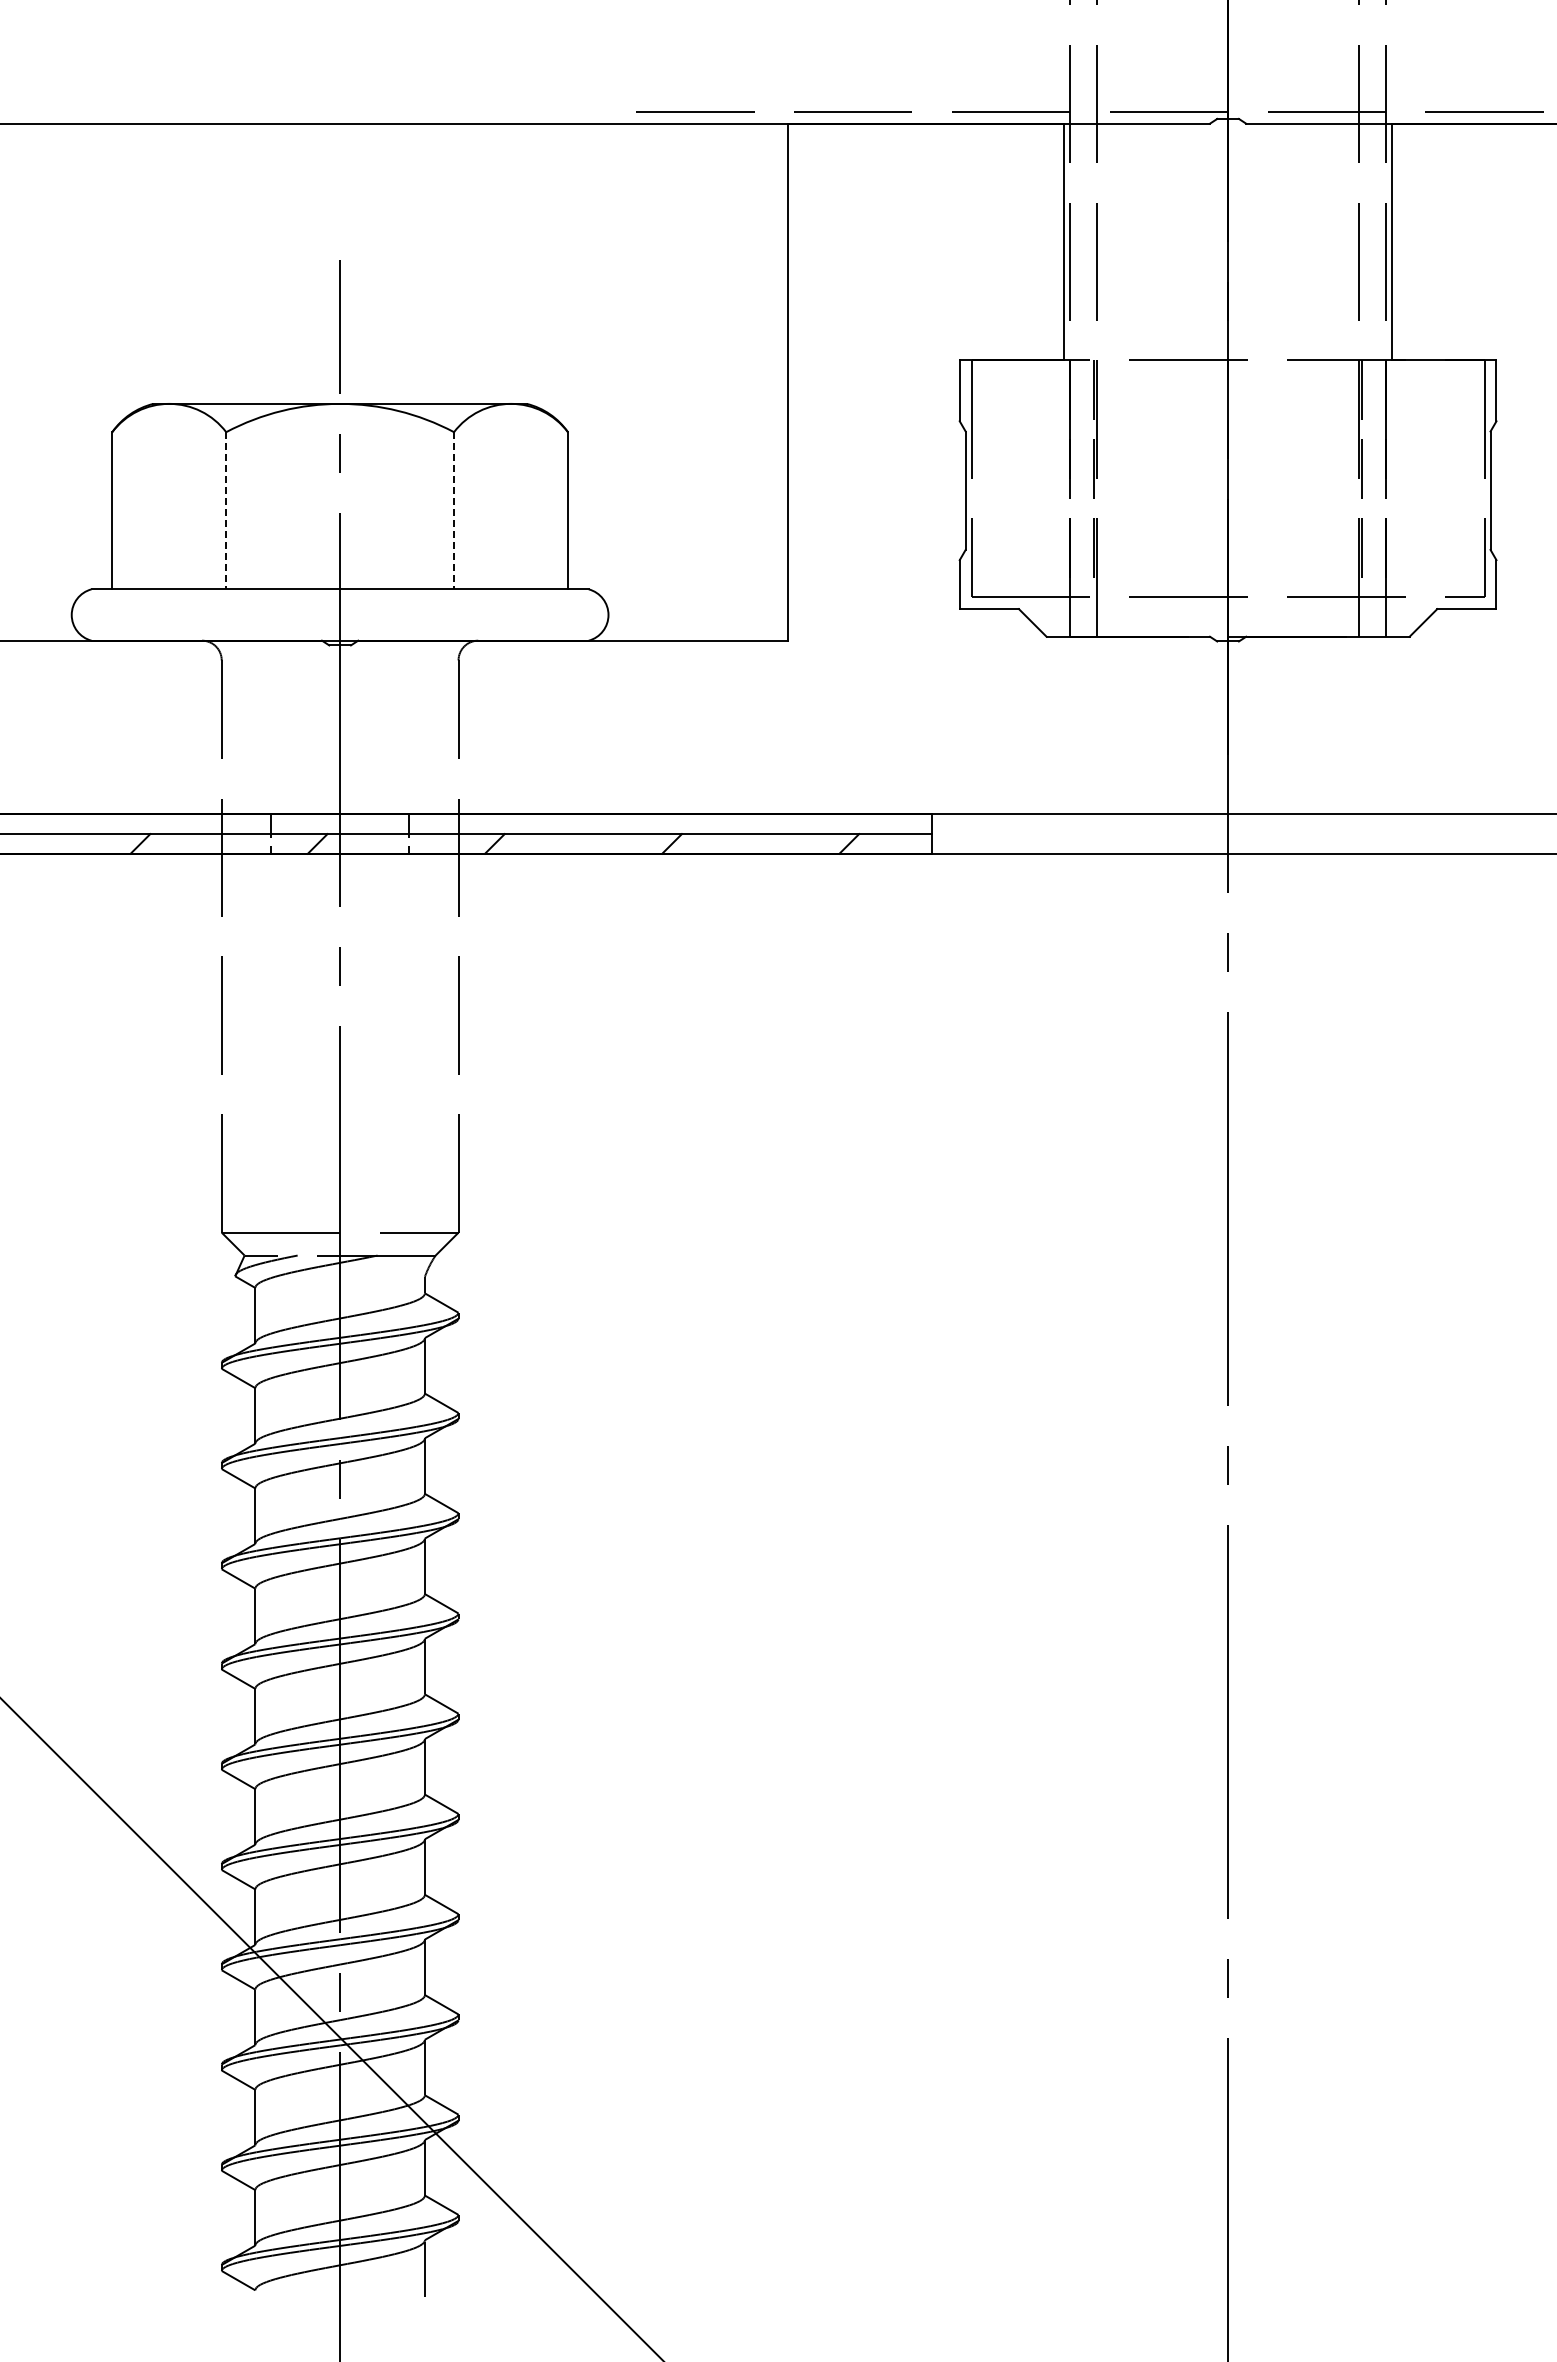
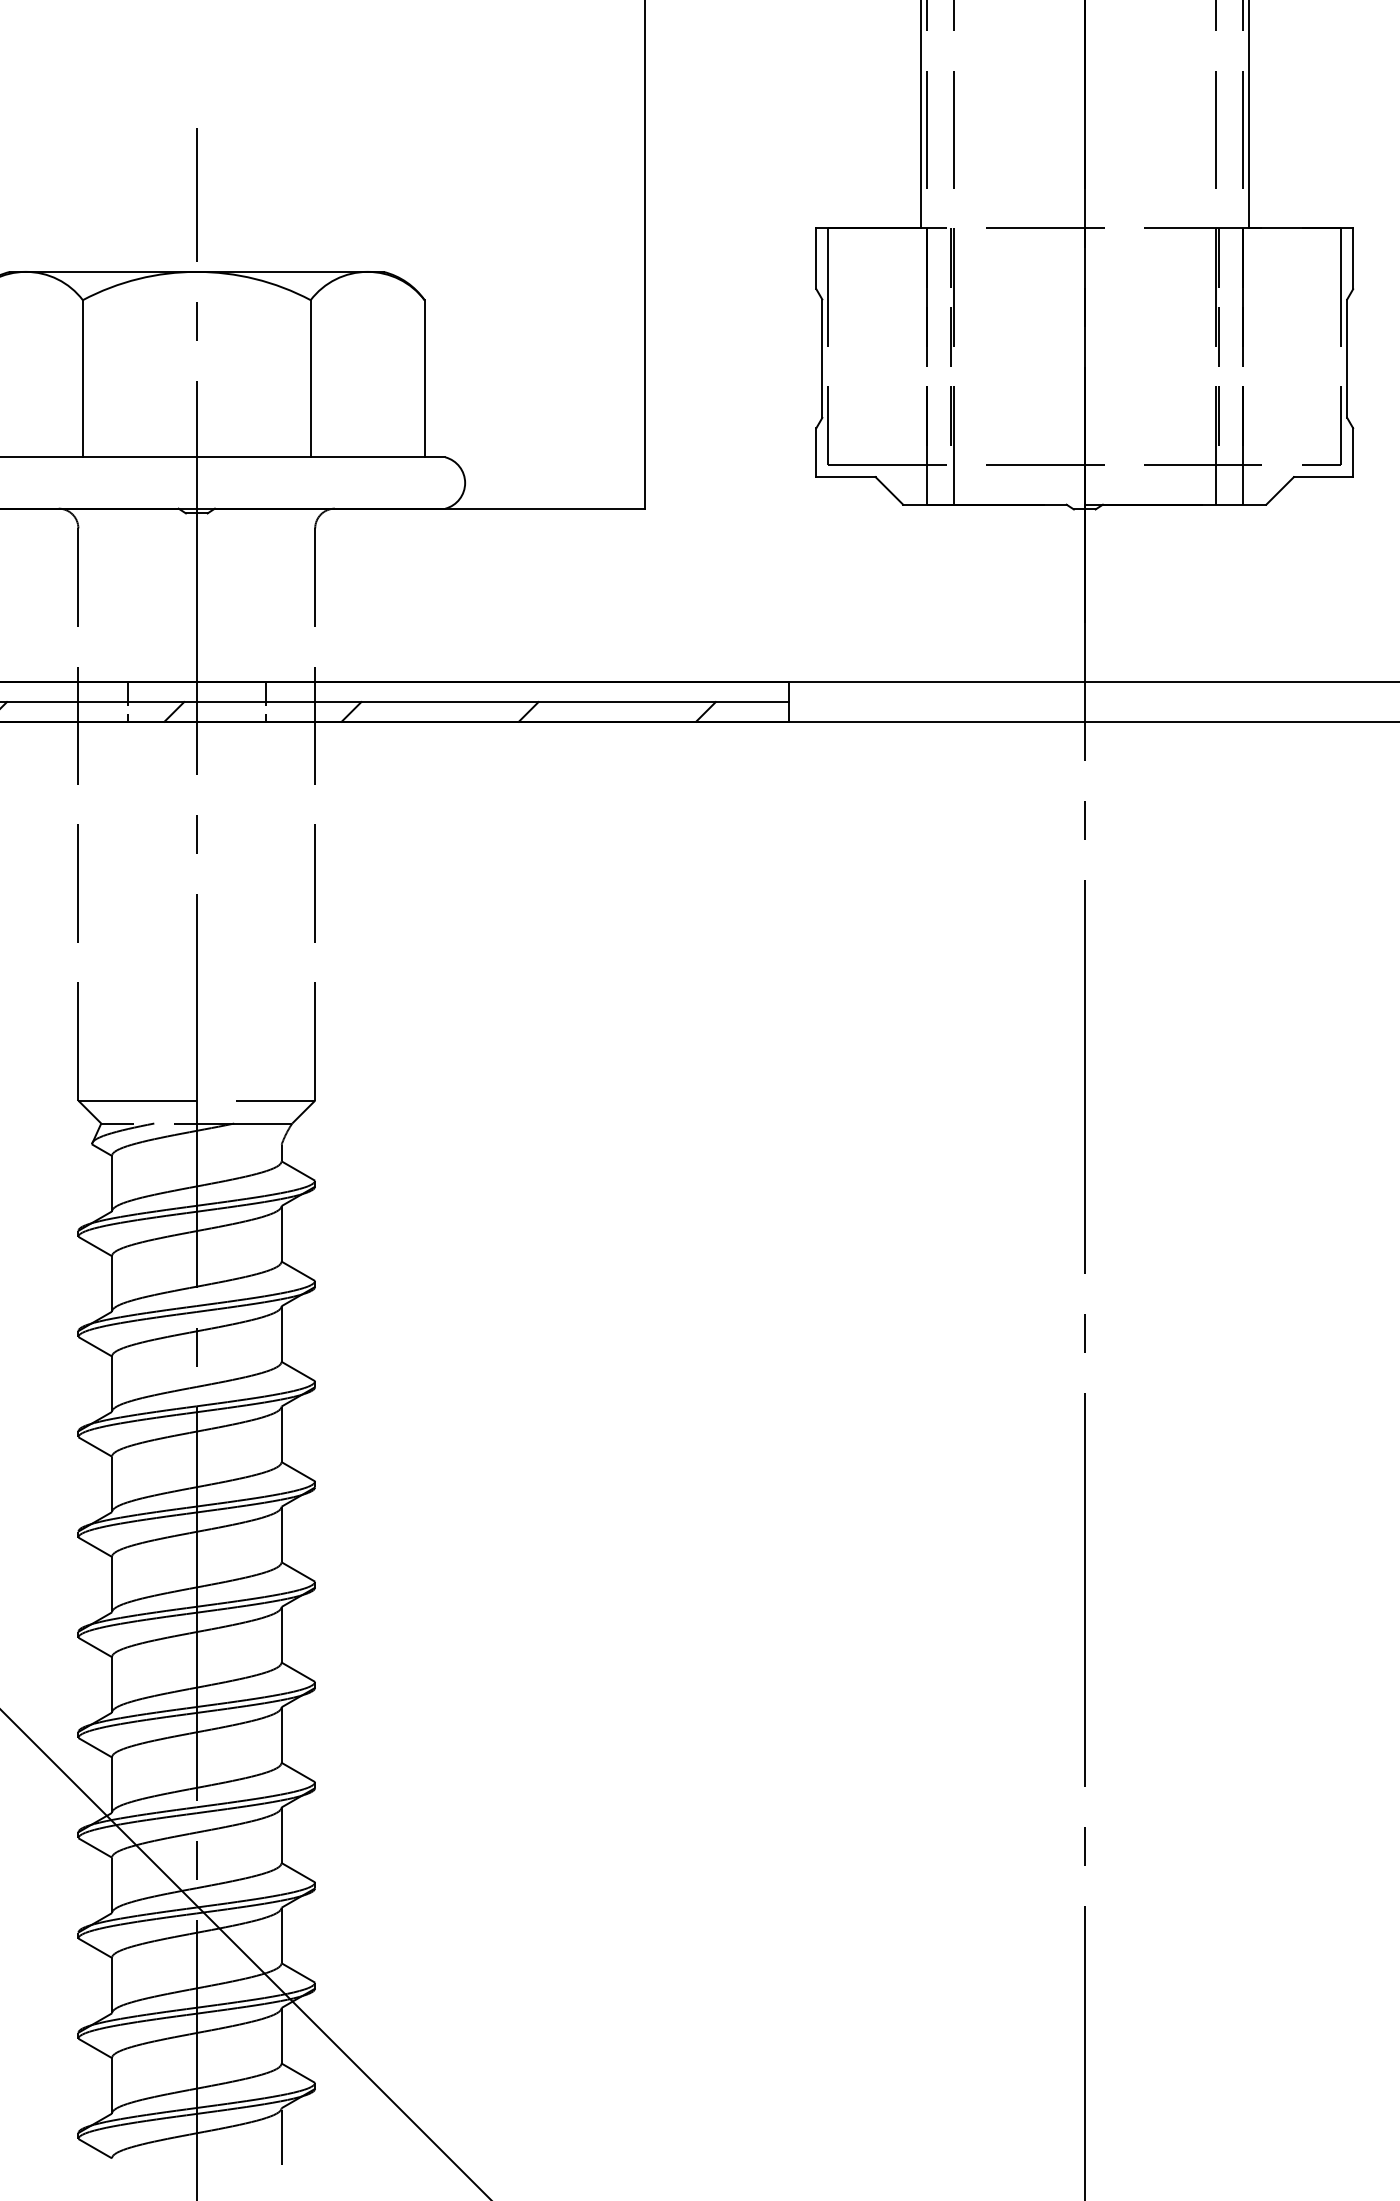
line: (226, 510) -> (83, 378), dashed -> solid
line: (454, 510) -> (311, 378), dashed -> solid

